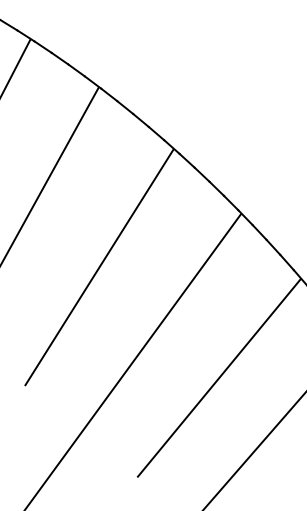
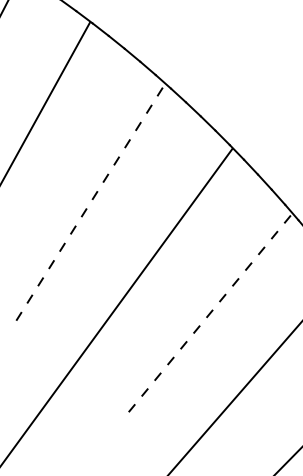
line: (99, 267) -> (90, 202), solid -> dashed
line: (219, 378) -> (210, 313), solid -> dashed

